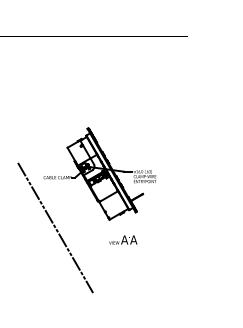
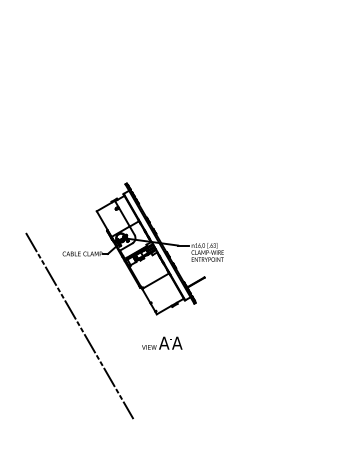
text: (123, 239) -> (162, 342), moved

